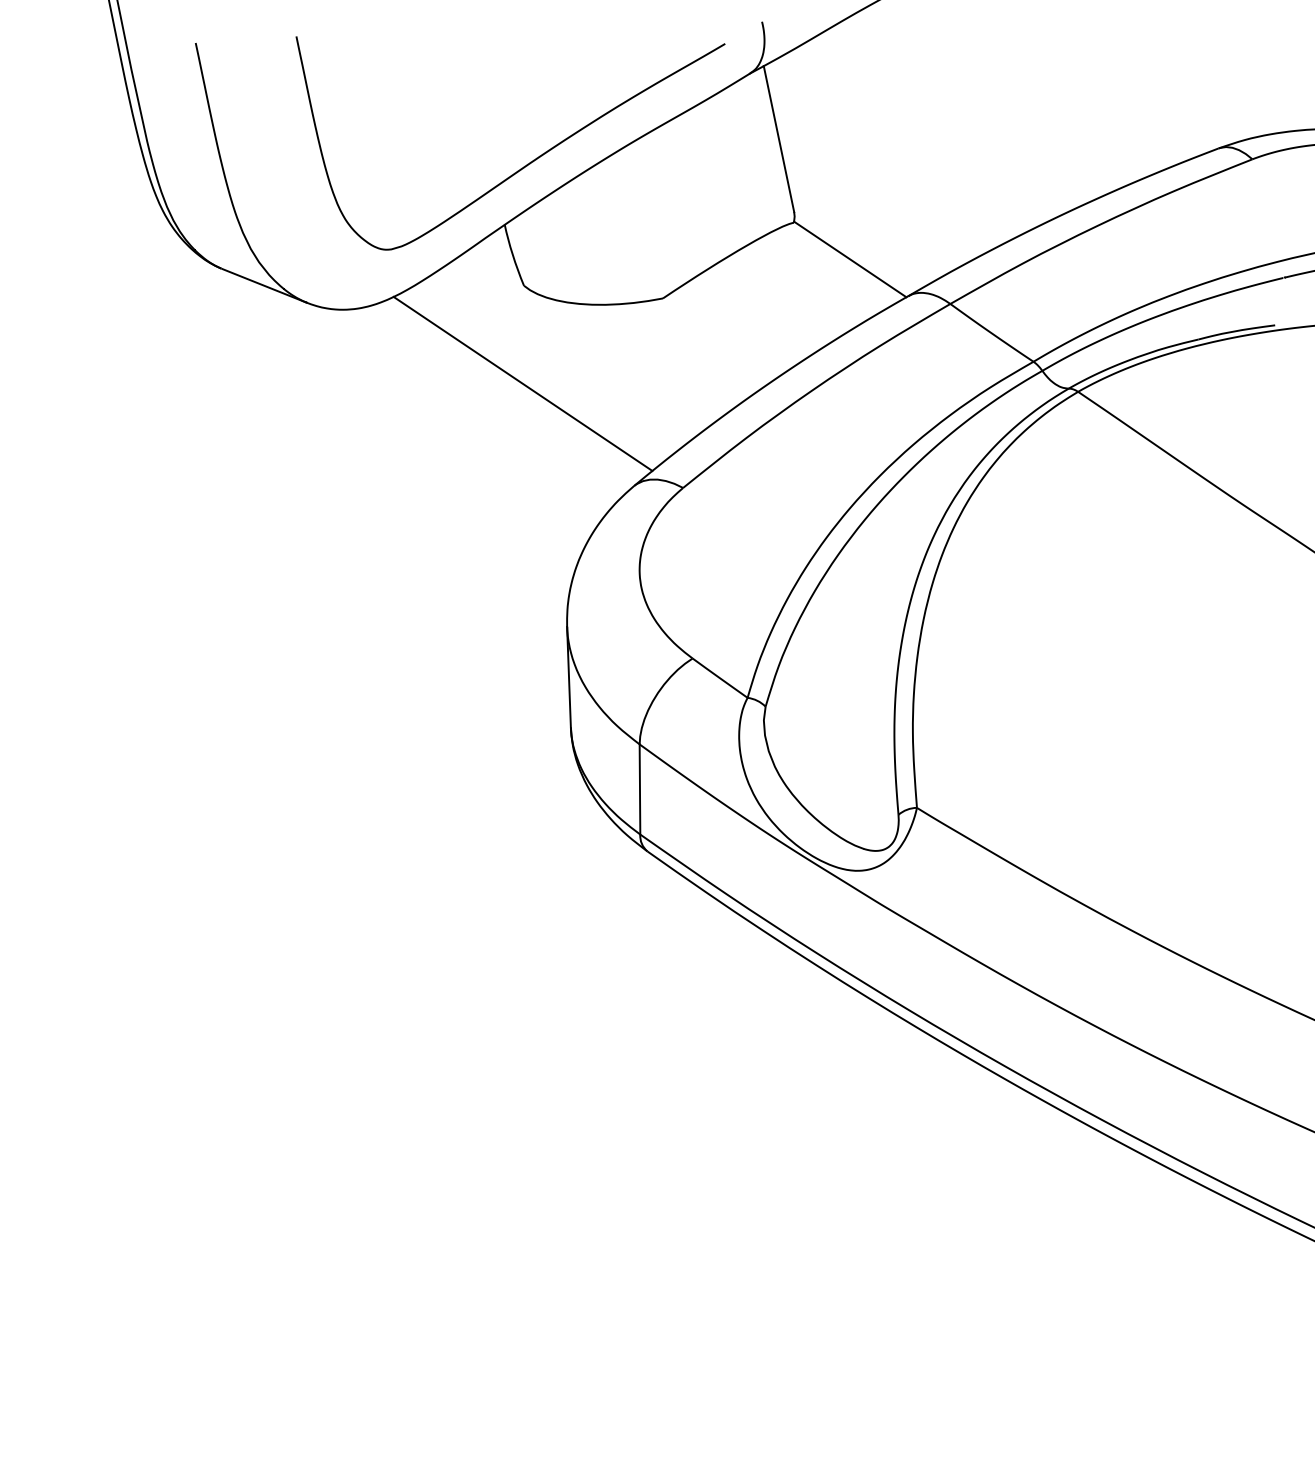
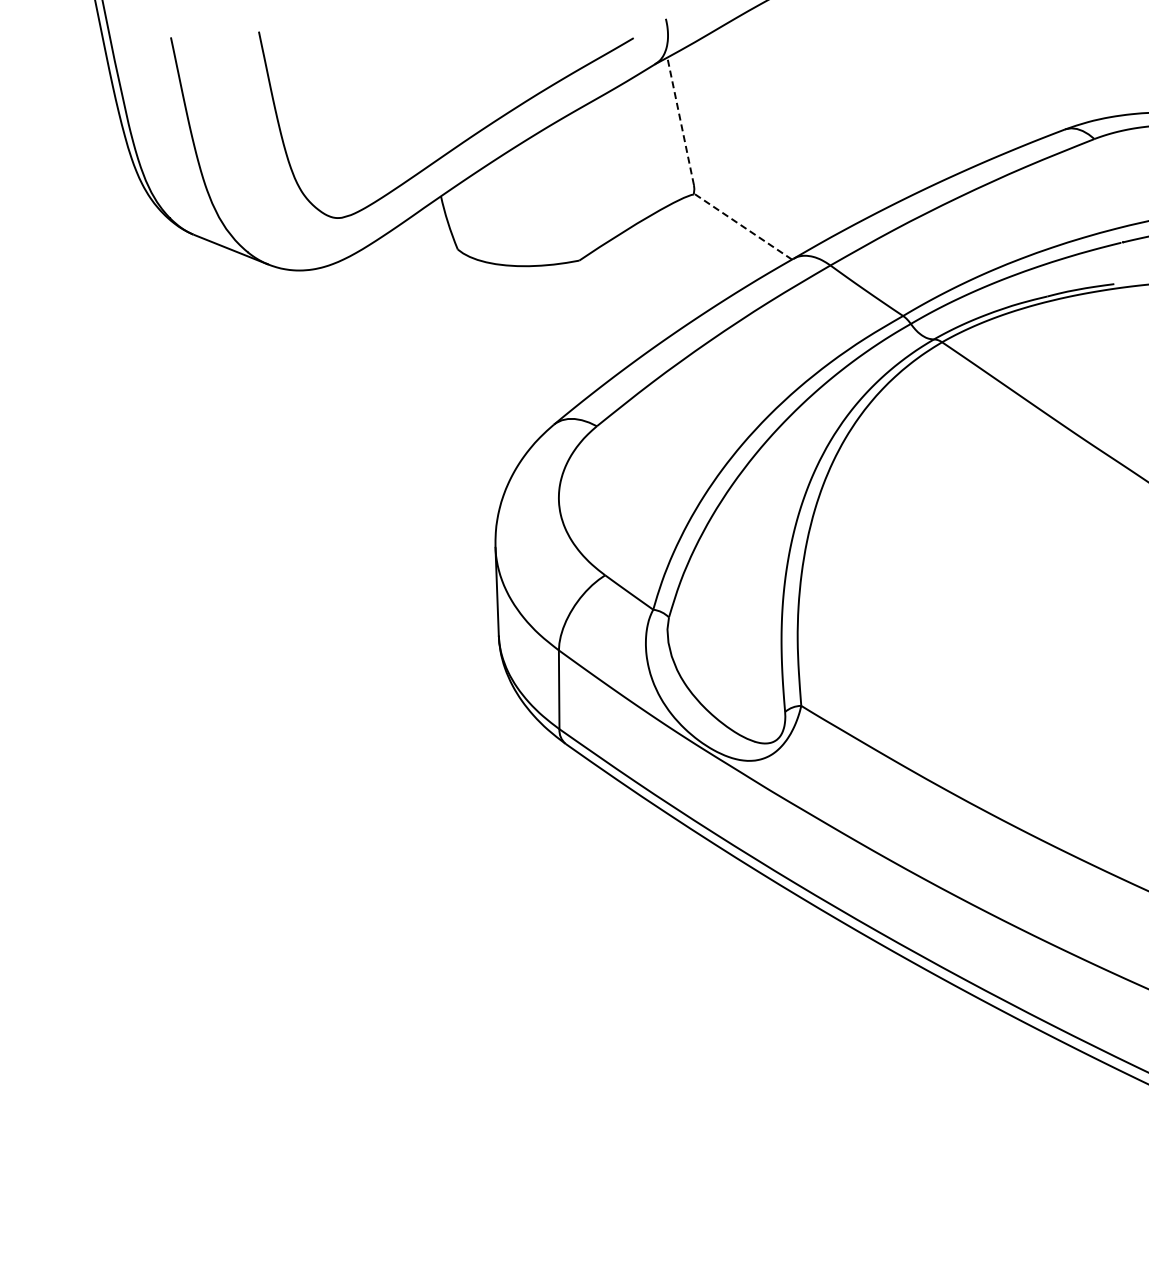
line: (778, 138) -> (680, 120), solid -> dashed
line: (849, 259) -> (742, 226), solid -> dashed
line: (522, 384) -> (456, 335), removed

